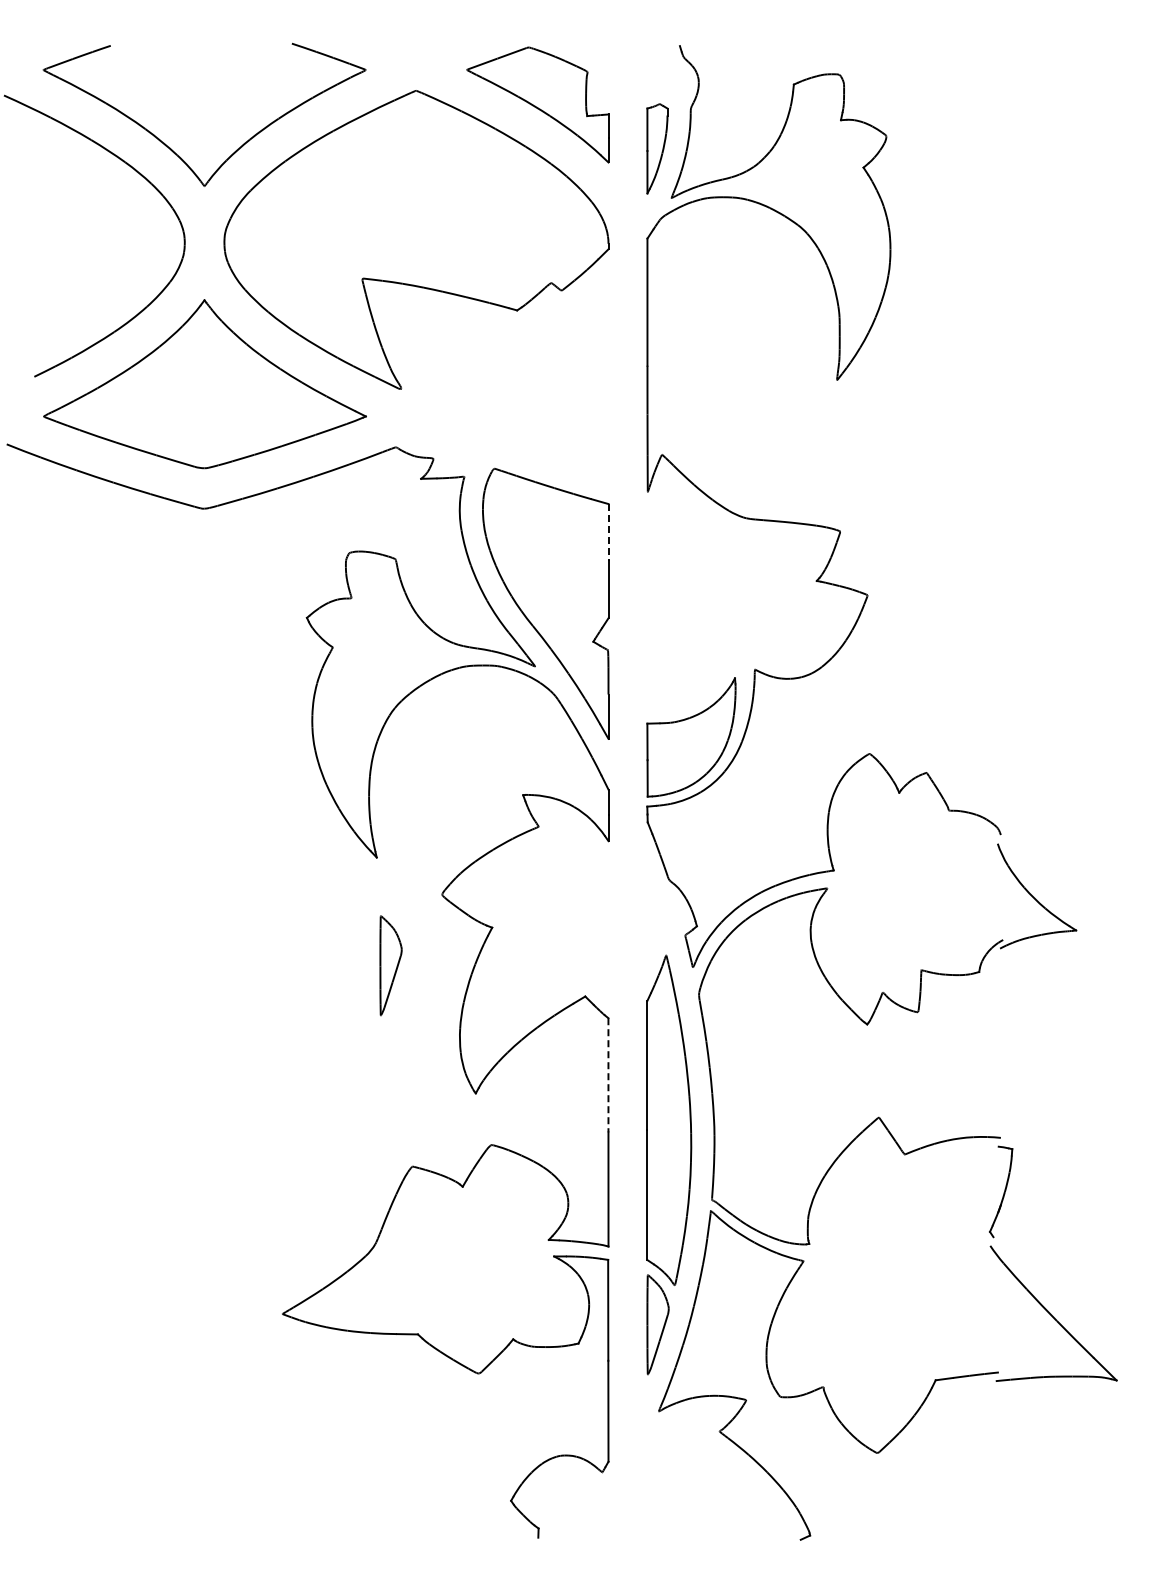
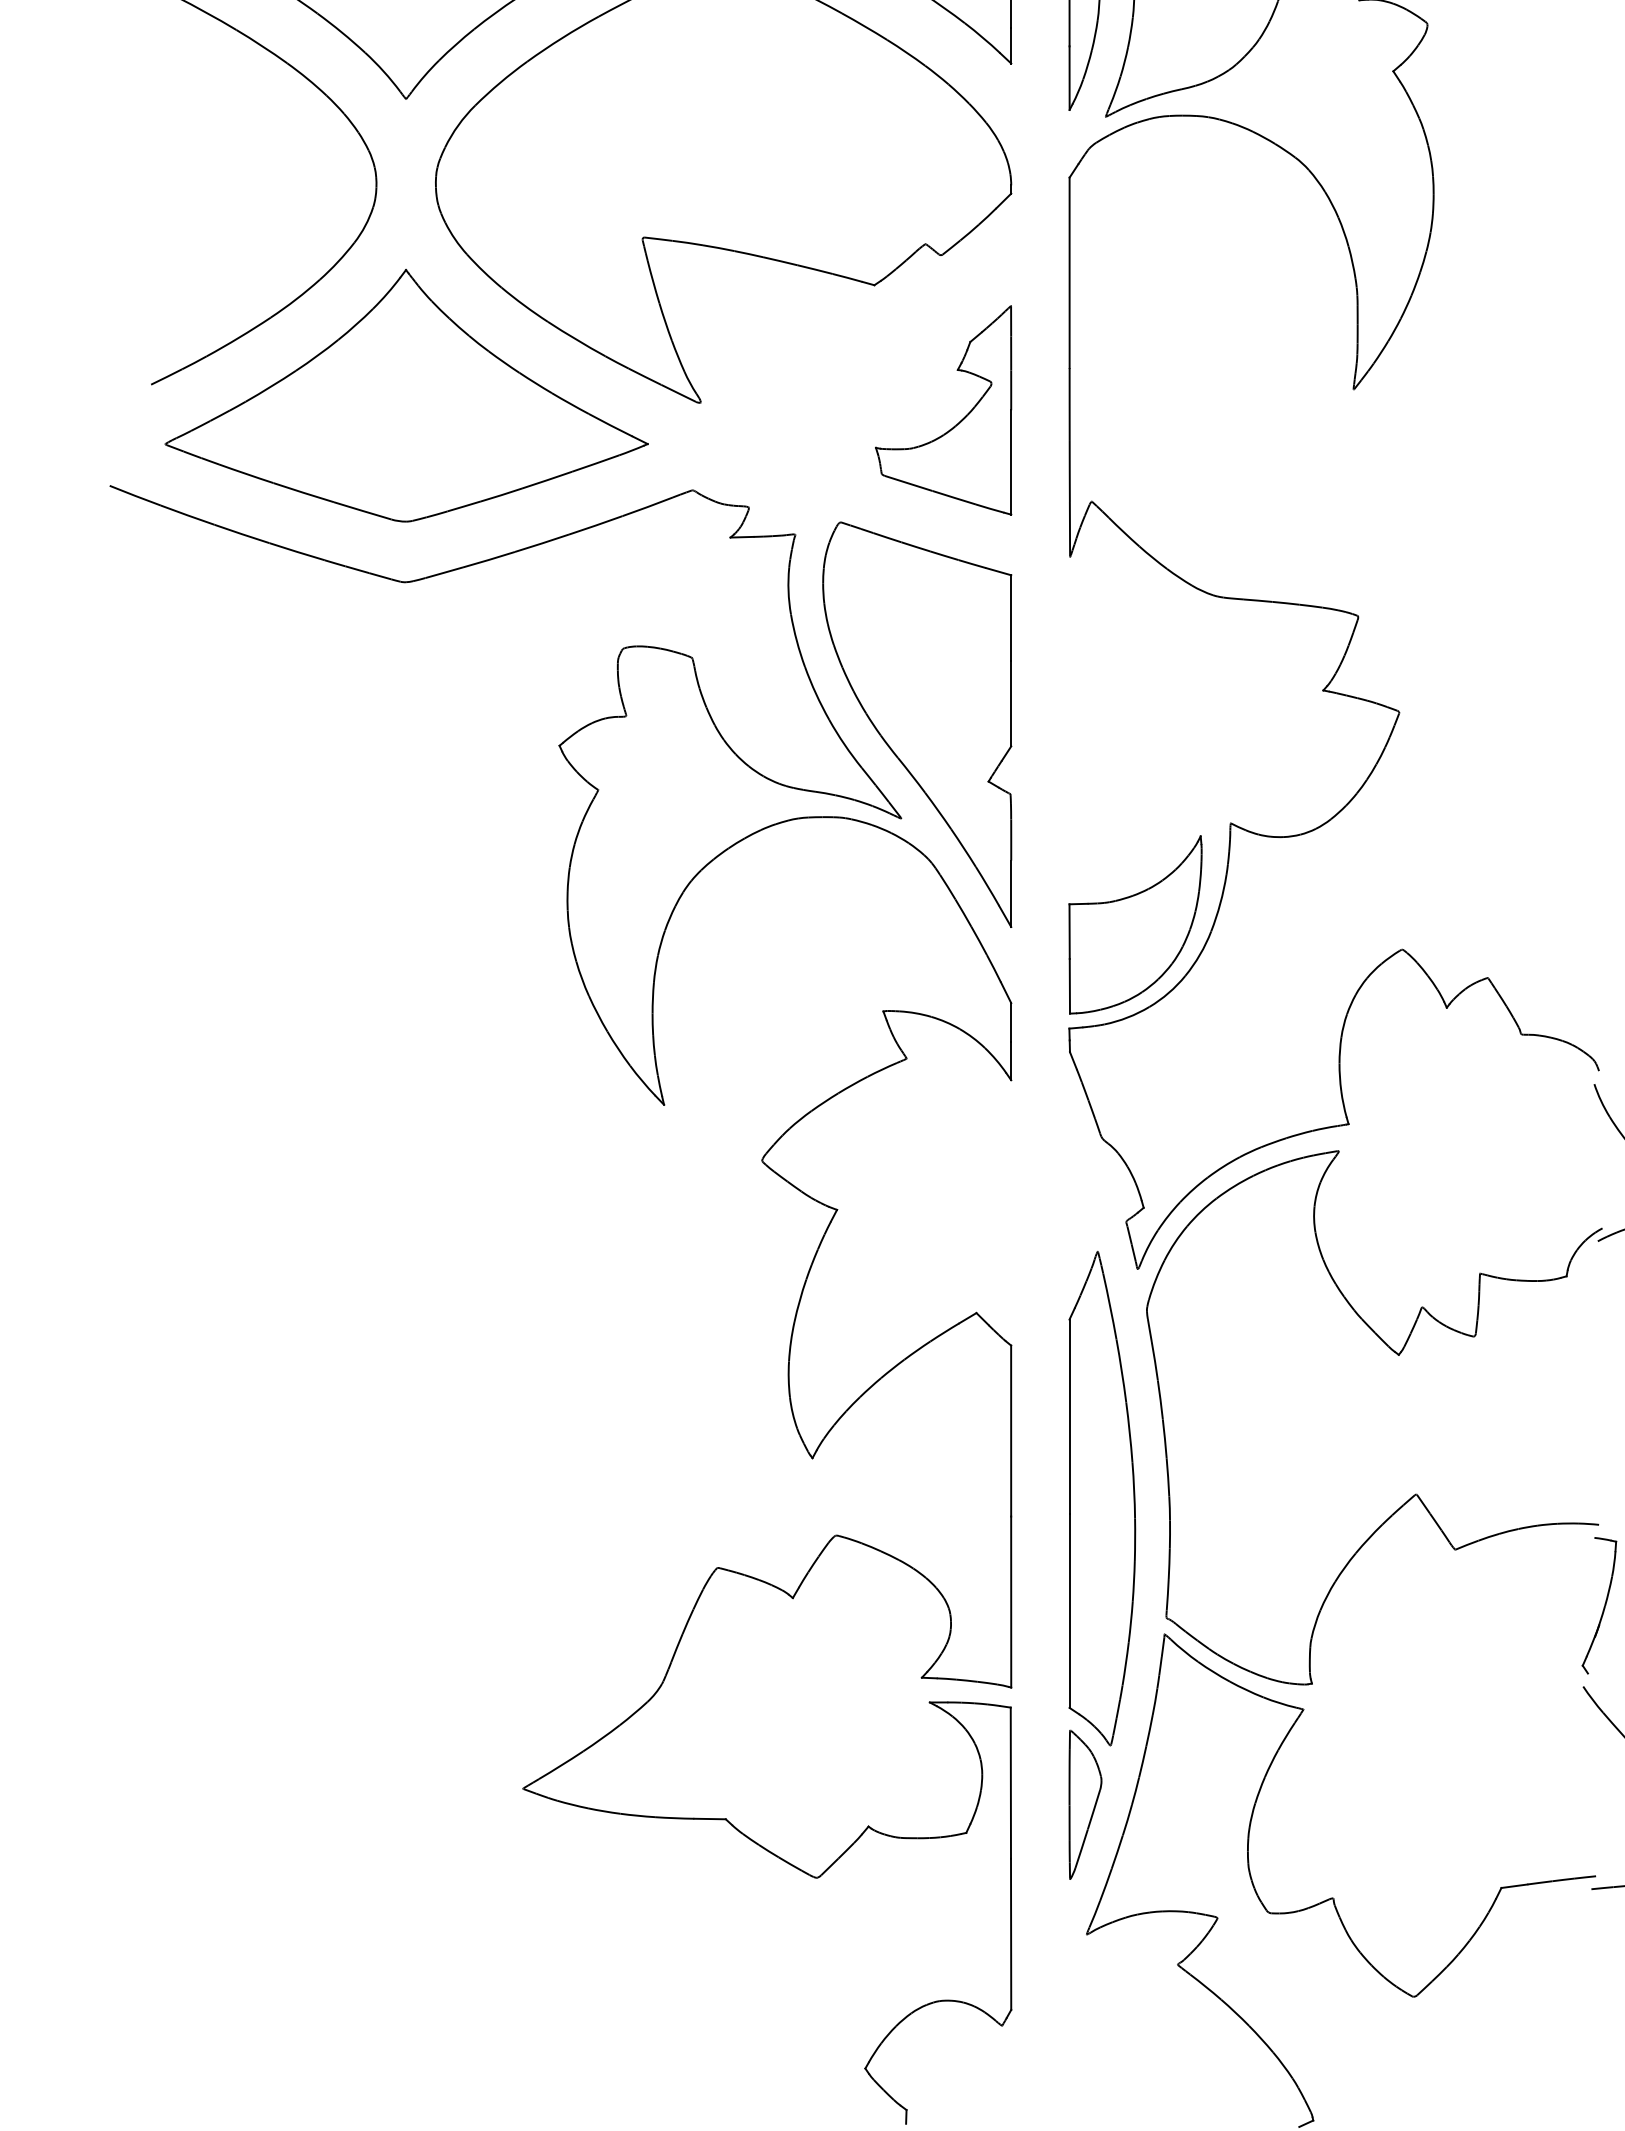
part: (570, 403) -> (954, 424), added
line: (608, 532) -> (1011, 617), dashed -> solid
part: (390, 965) -> (684, 1266), removed
line: (608, 1075) -> (1011, 1431), dashed -> solid

